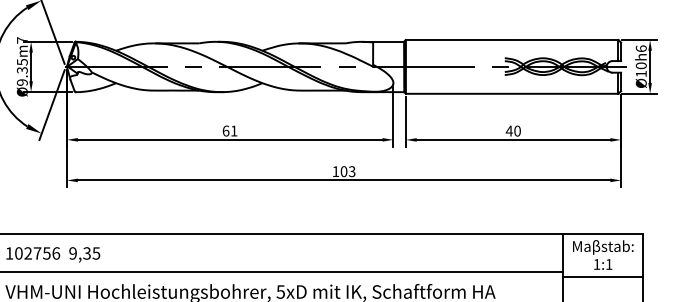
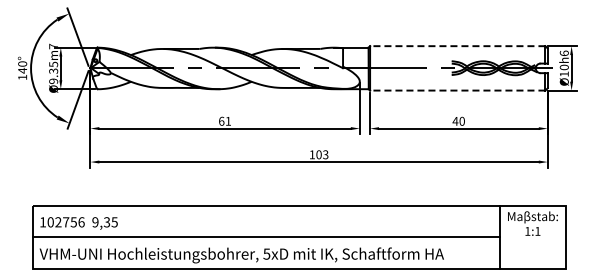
line: (511, 40) -> (457, 46), solid -> dashed
line: (511, 93) -> (457, 90), solid -> dashed
line: (602, 276) -> (532, 241), removed

